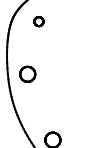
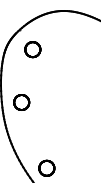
part: (38, 21) -> (32, 49), size x1.67

